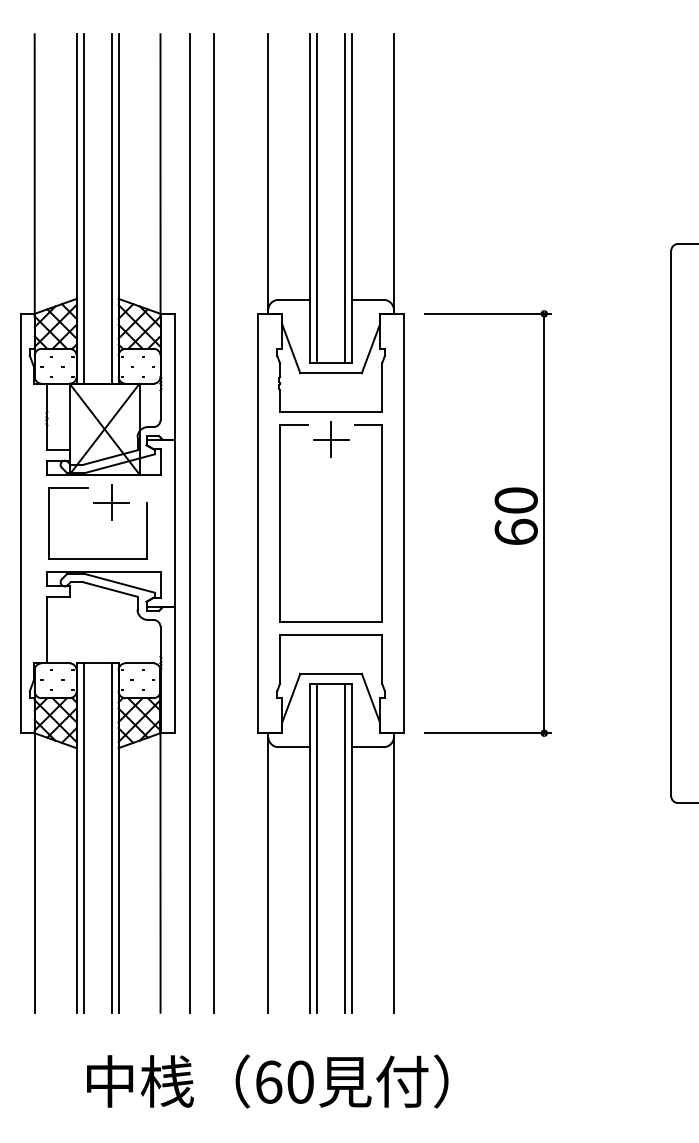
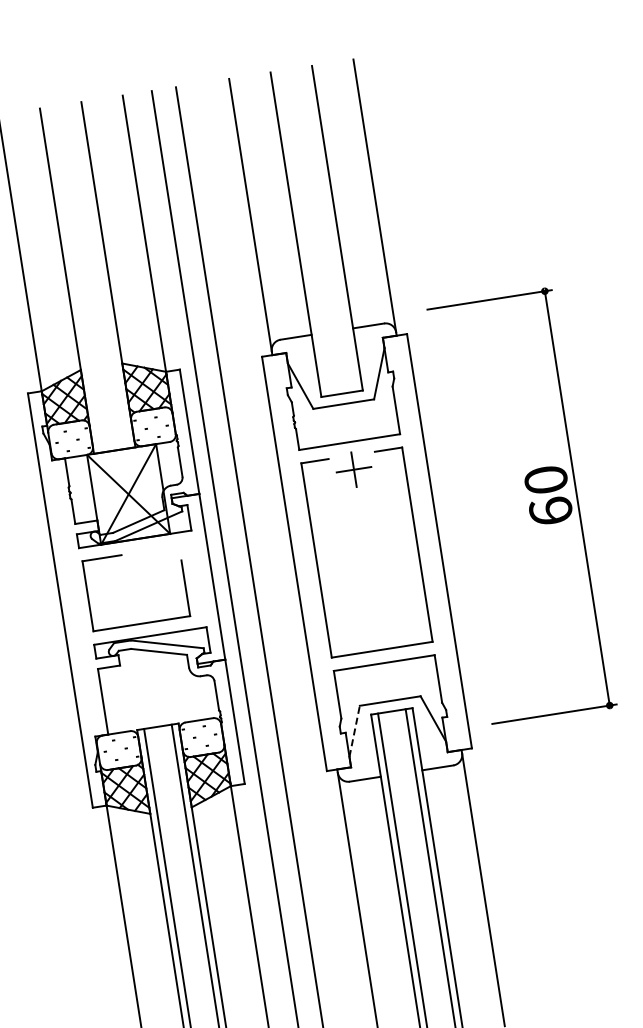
line: (317, 198) -> (303, 233), removed
line: (345, 198) -> (330, 229), removed
line: (83, 208) -> (73, 279), removed
line: (111, 208) -> (101, 275), removed
part: (111, 502) -> (146, 565), removed
part: (495, 524) -> (529, 506), moved
line: (291, 697) -> (354, 730), solid -> dashed

